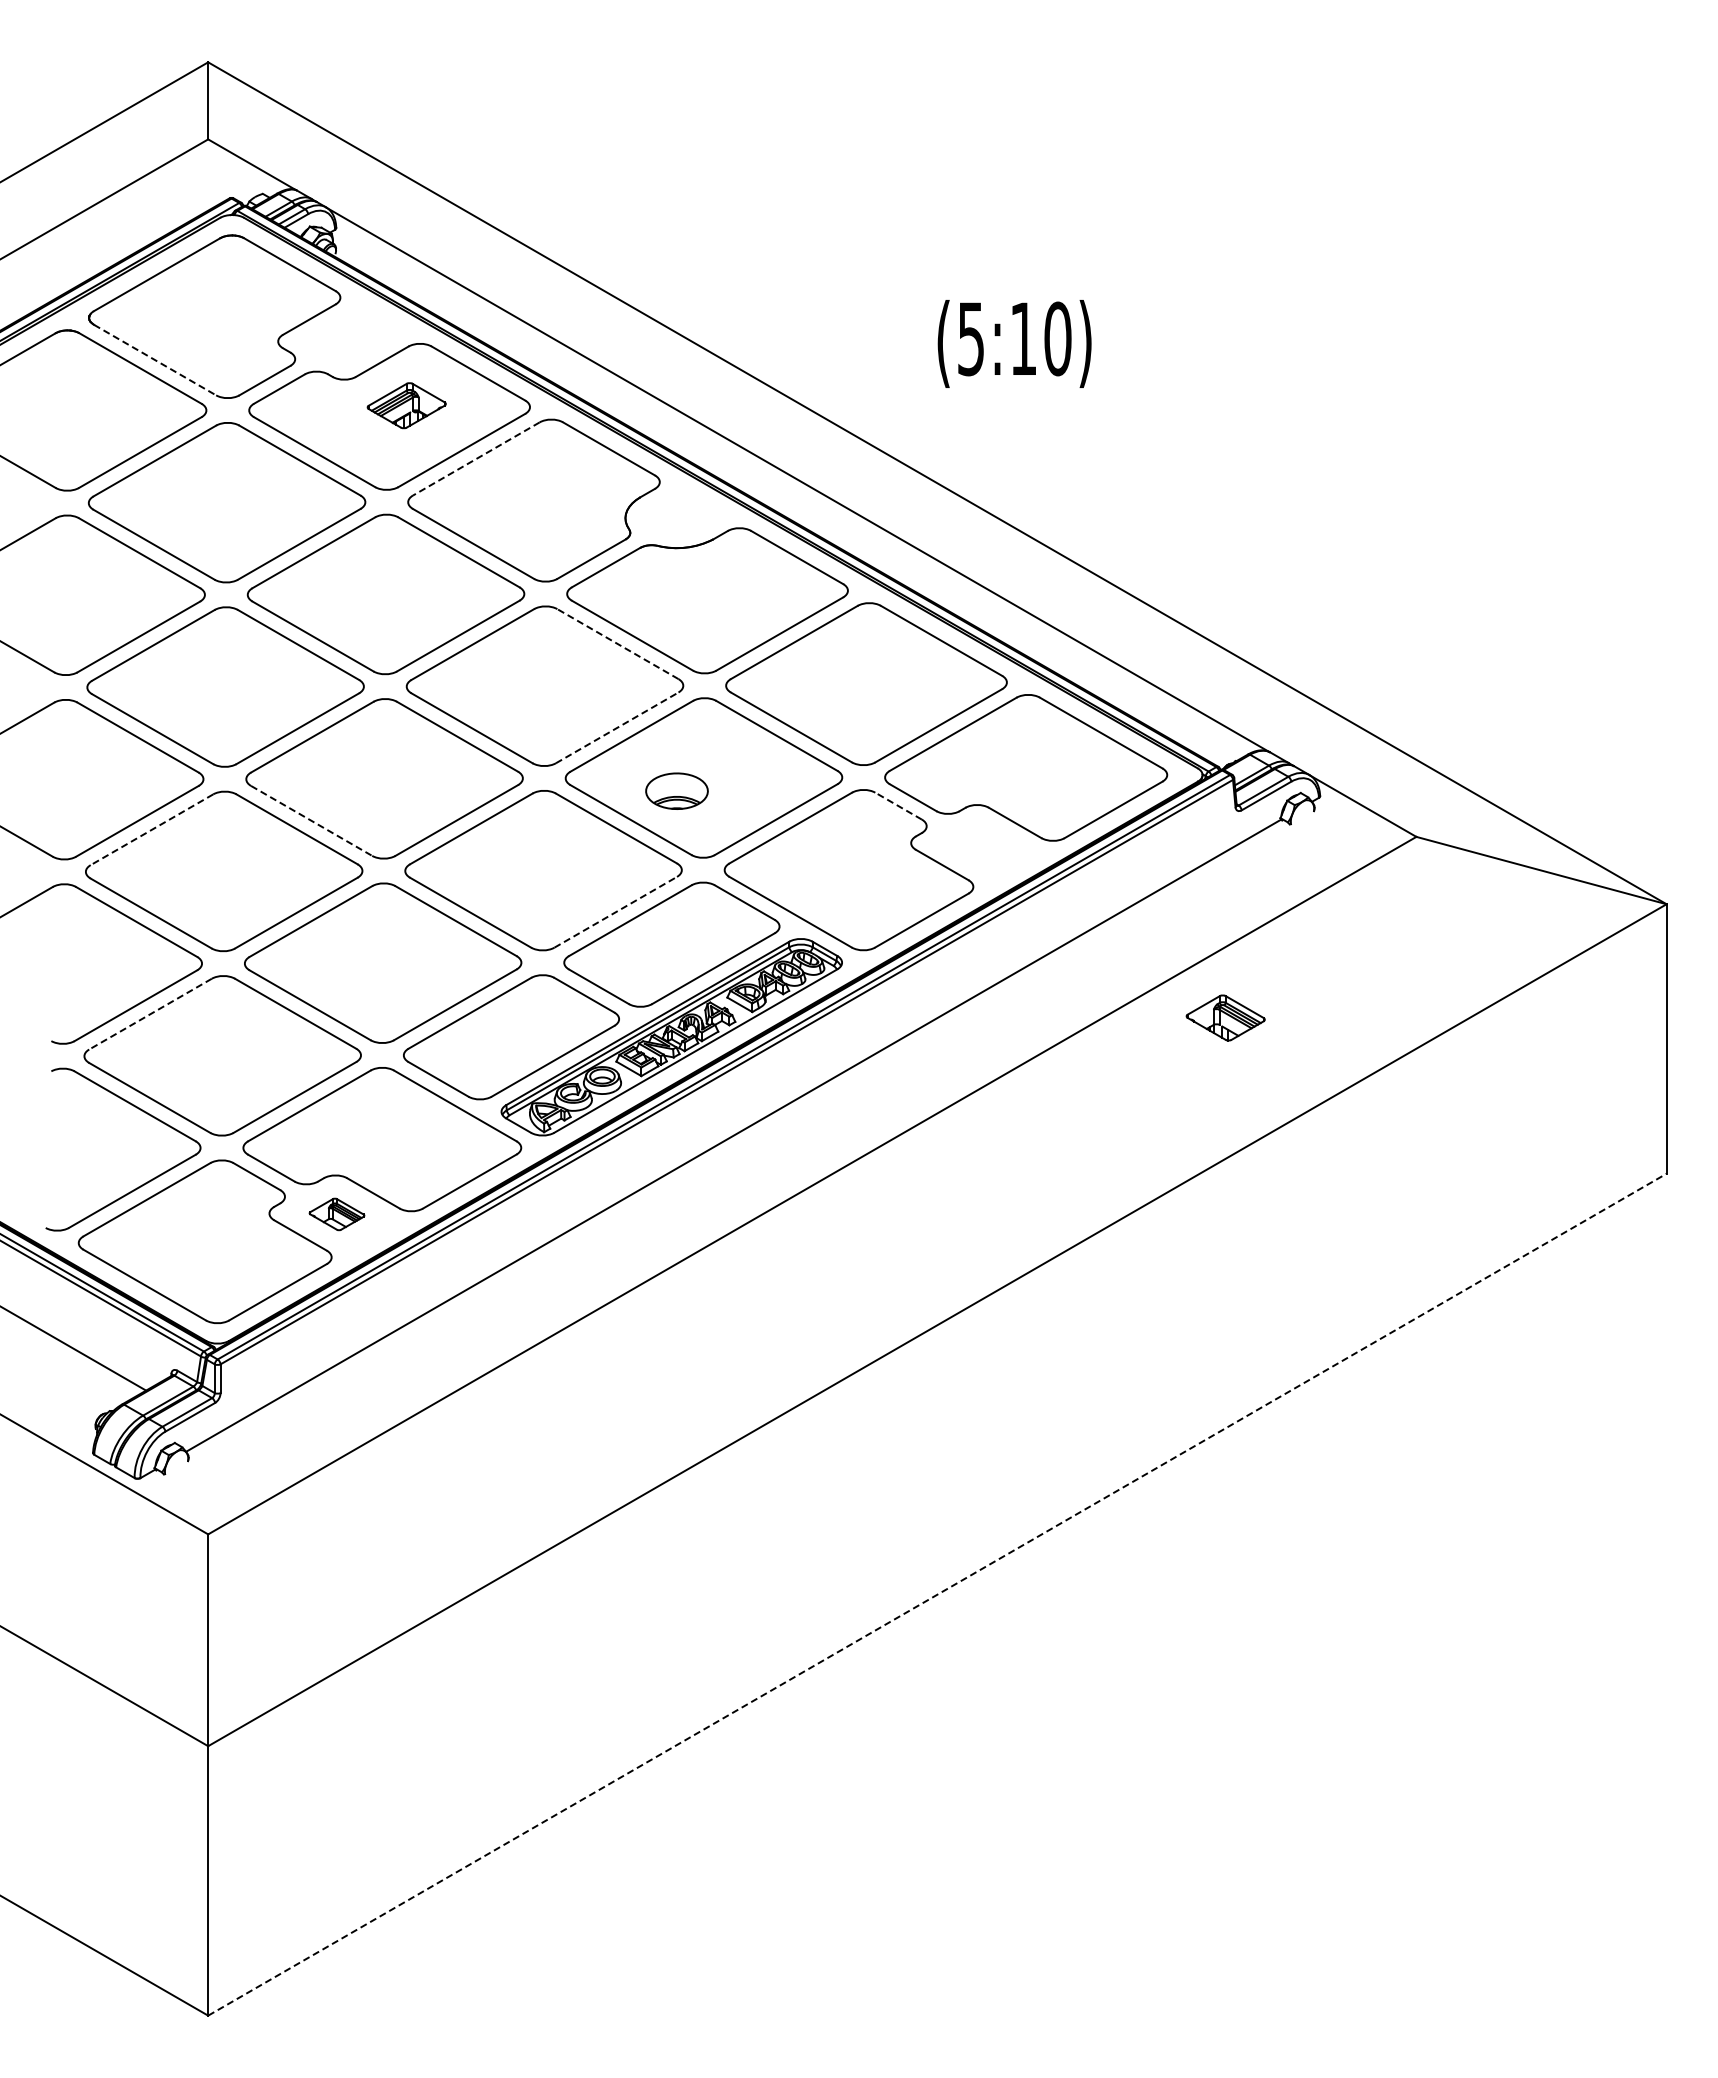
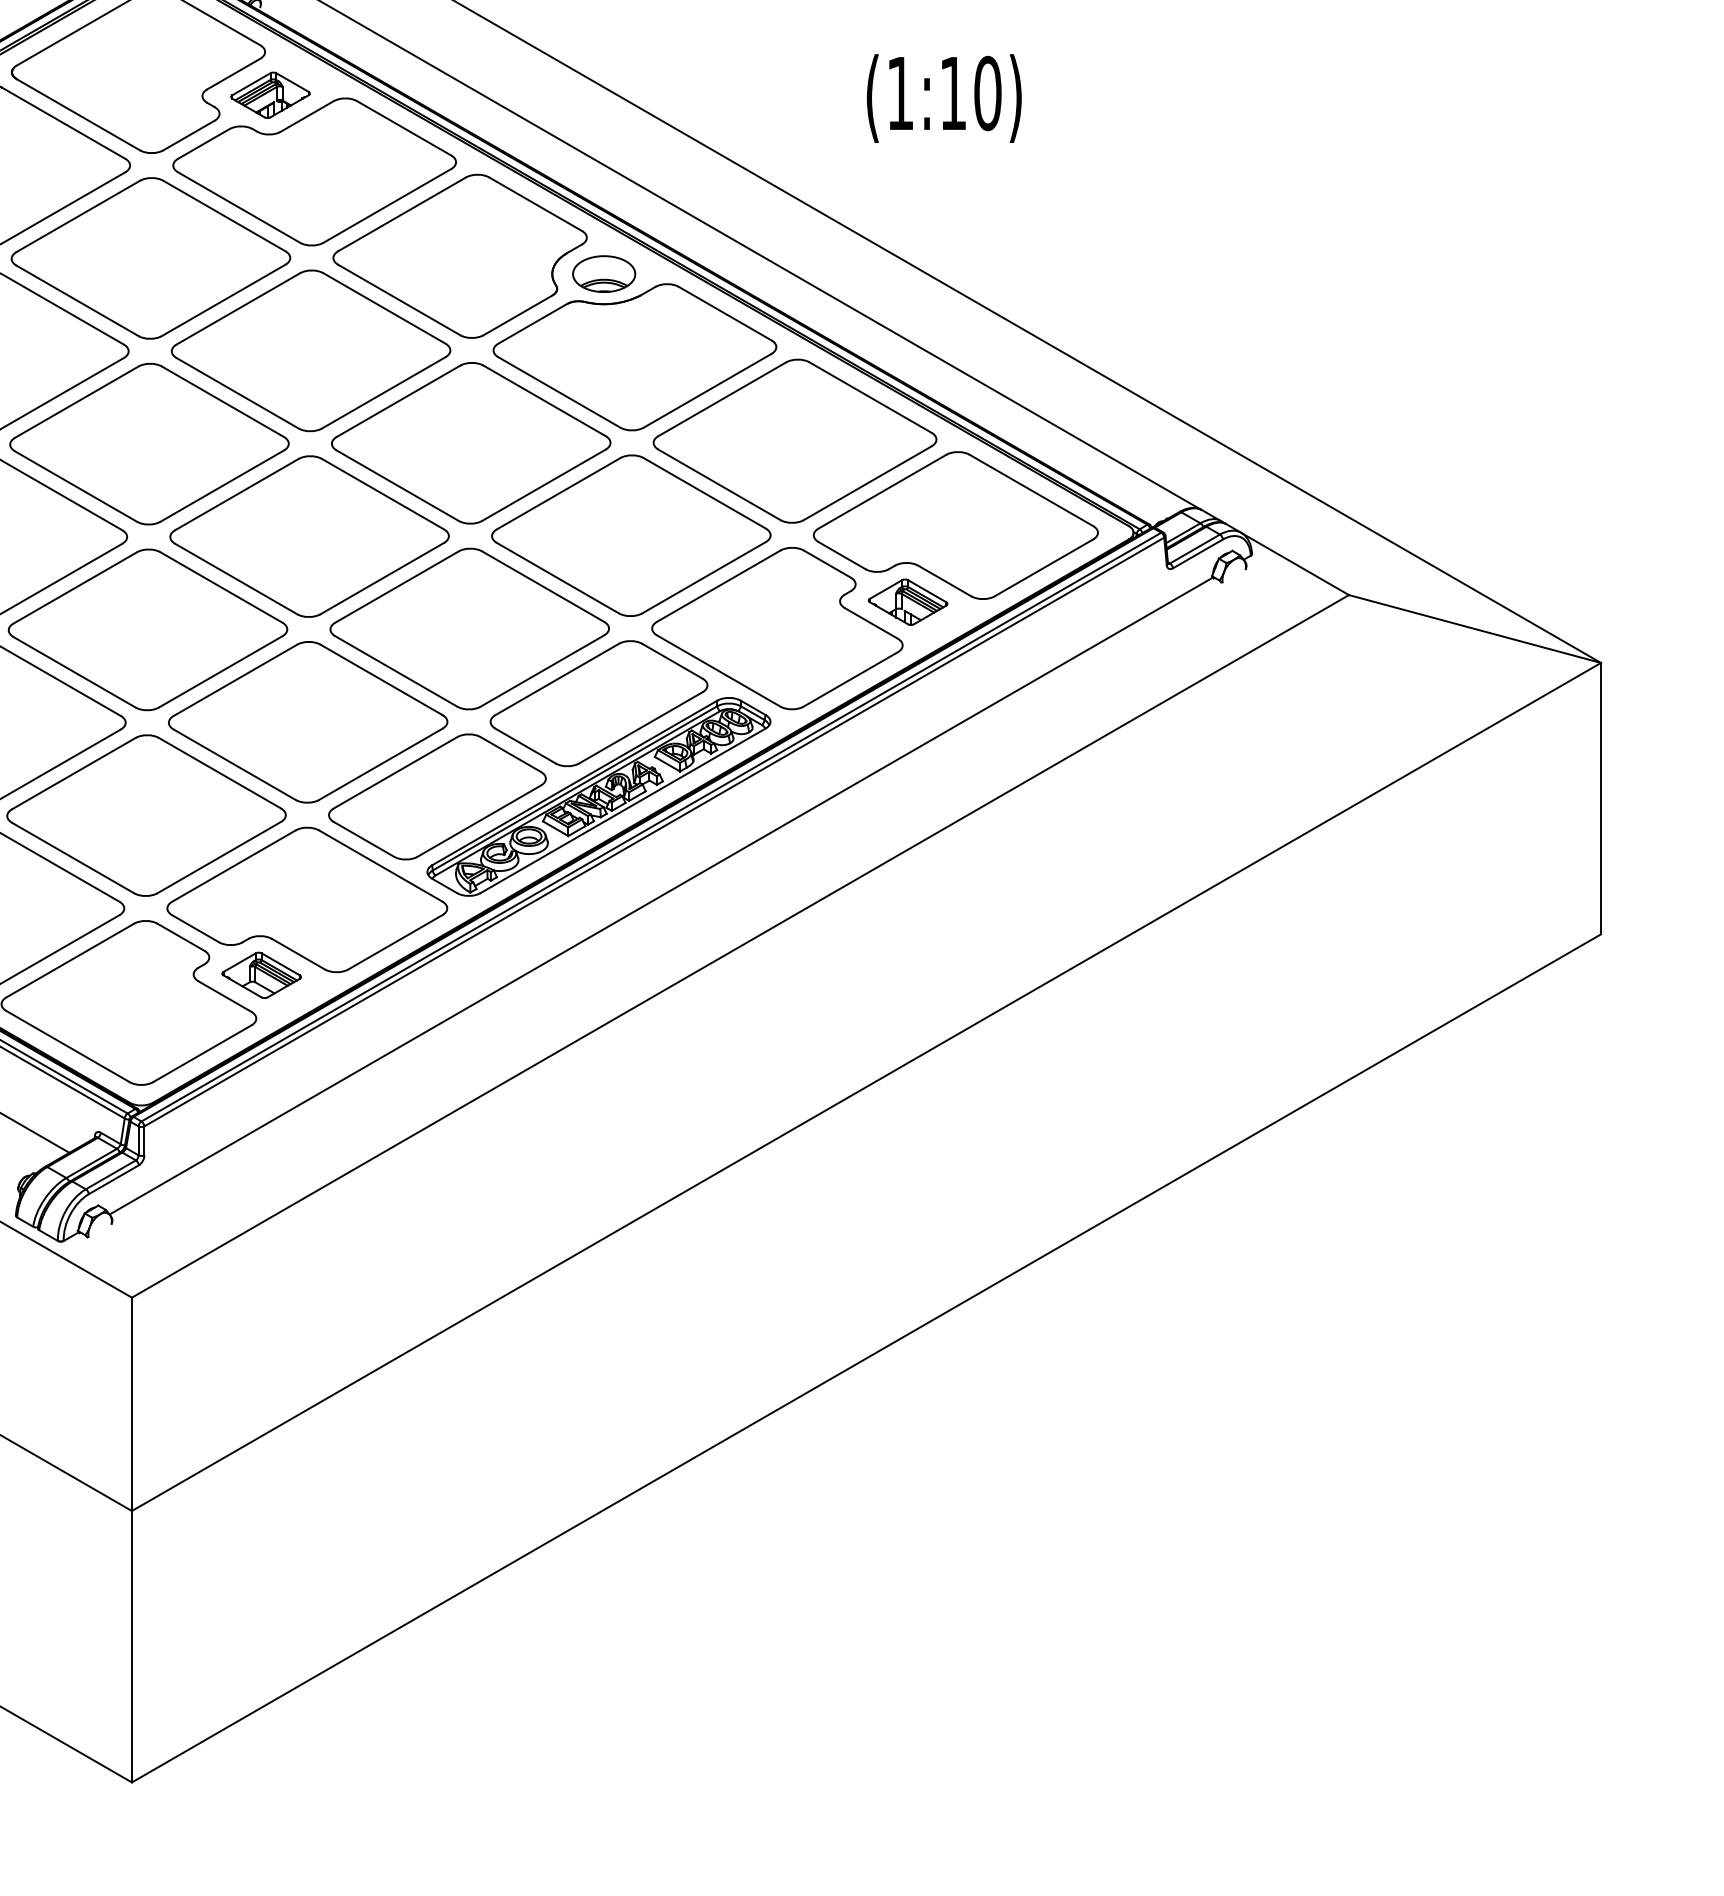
text: (970, 339) -> (899, 94), (5:10) -> (1:10)
line: (155, 360) -> (78, 115), dashed -> solid
part: (406, 405) -> (270, 95), moved
line: (475, 459) -> (401, 214), dashed -> solid
line: (617, 644) -> (544, 401), dashed -> solid
line: (617, 727) -> (544, 484), dashed -> solid
part: (676, 790) -> (603, 273), moved
line: (898, 806) -> (827, 564), dashed -> solid
line: (311, 820) -> (235, 578), dashed -> solid
line: (151, 829) -> (74, 587), dashed -> solid
line: (615, 912) -> (542, 671), dashed -> solid
line: (150, 1014) -> (73, 773), dashed -> solid
part: (1225, 1017) -> (907, 601), moved
part: (336, 1214) -> (261, 975), size x1.43
line: (937, 1594) -> (866, 1358), dashed -> solid

